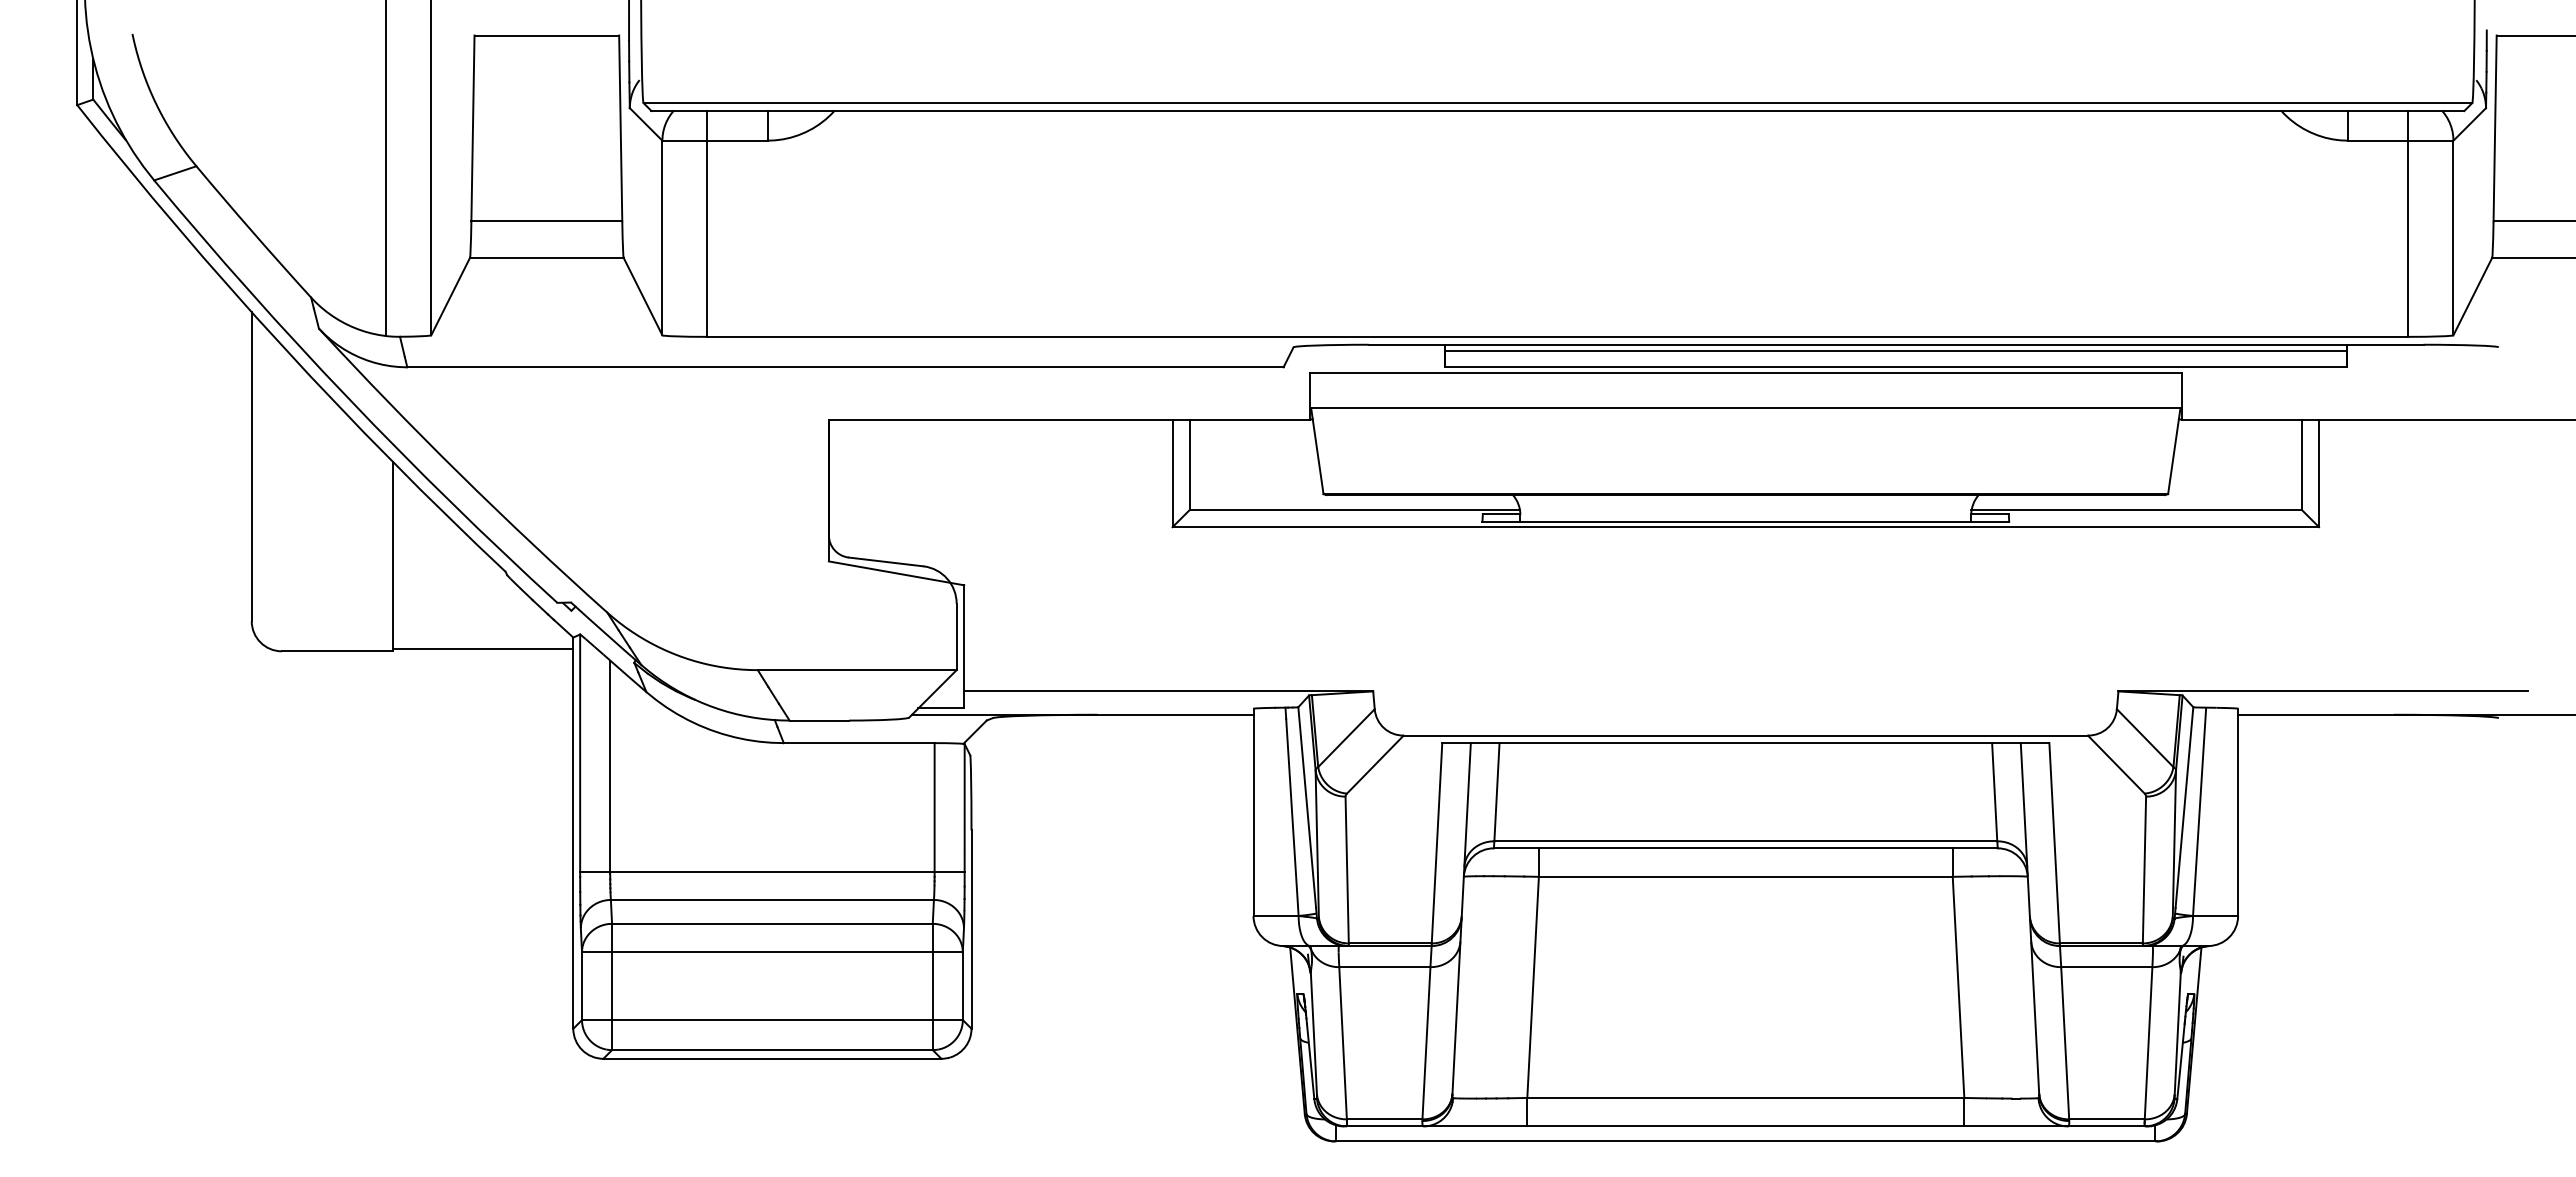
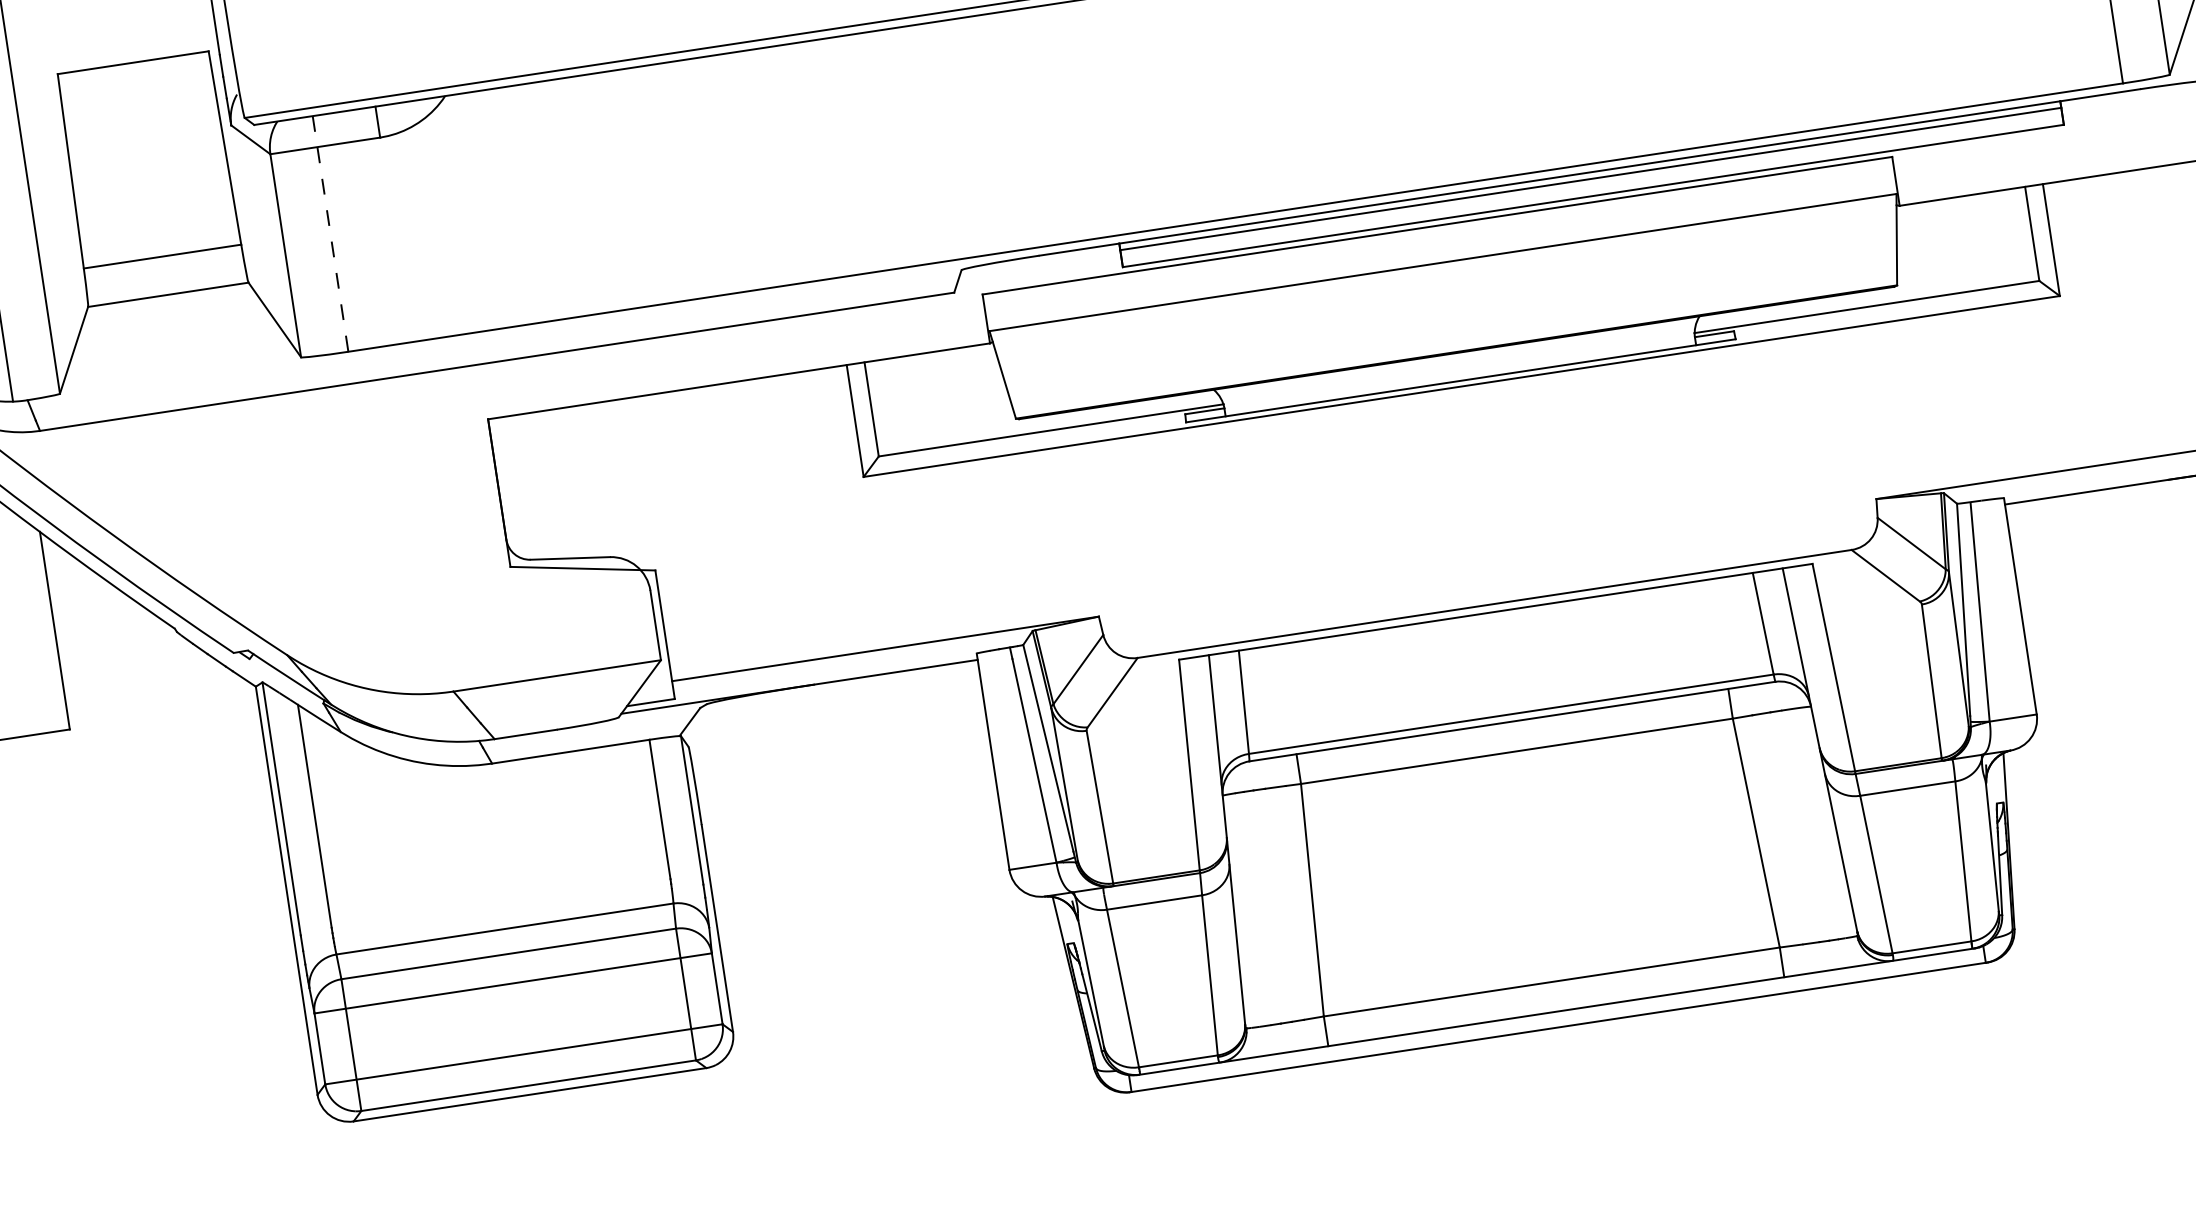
line: (707, 223) -> (330, 233), solid -> dashed
line: (482, 648) -> (162, 712), removed
line: (772, 871) -> (500, 899), removed

